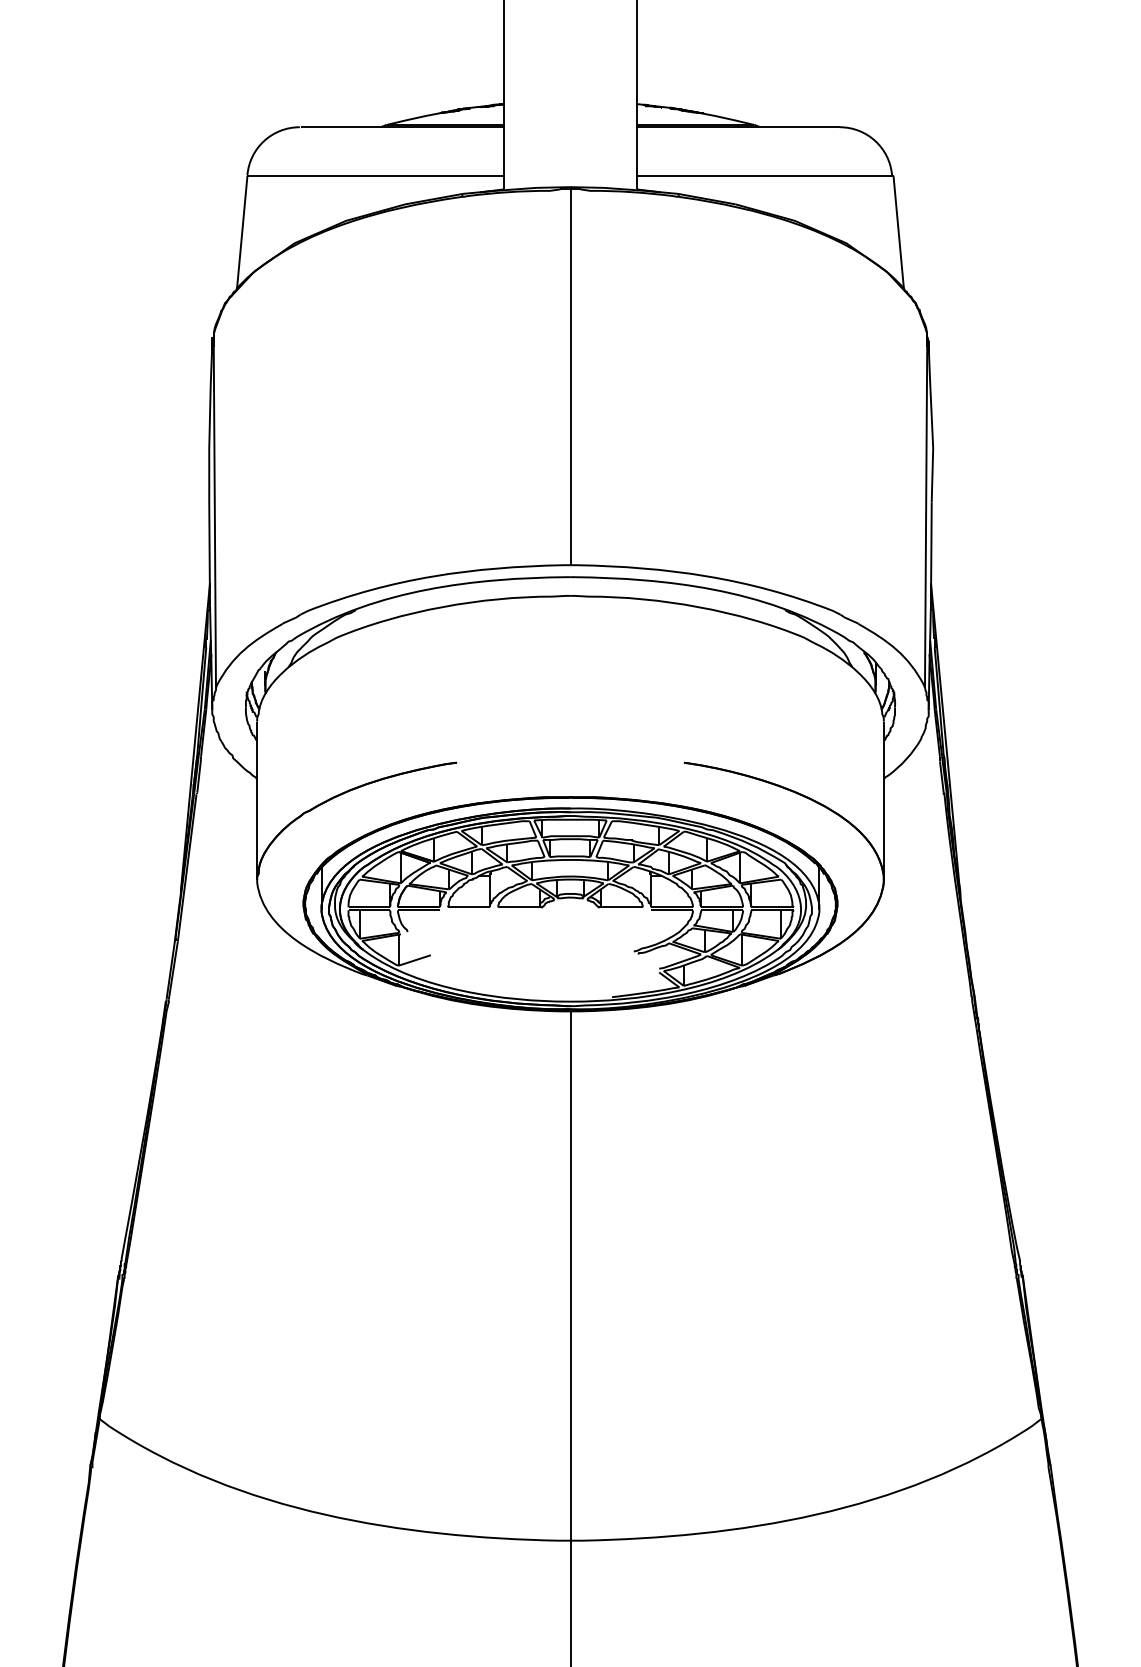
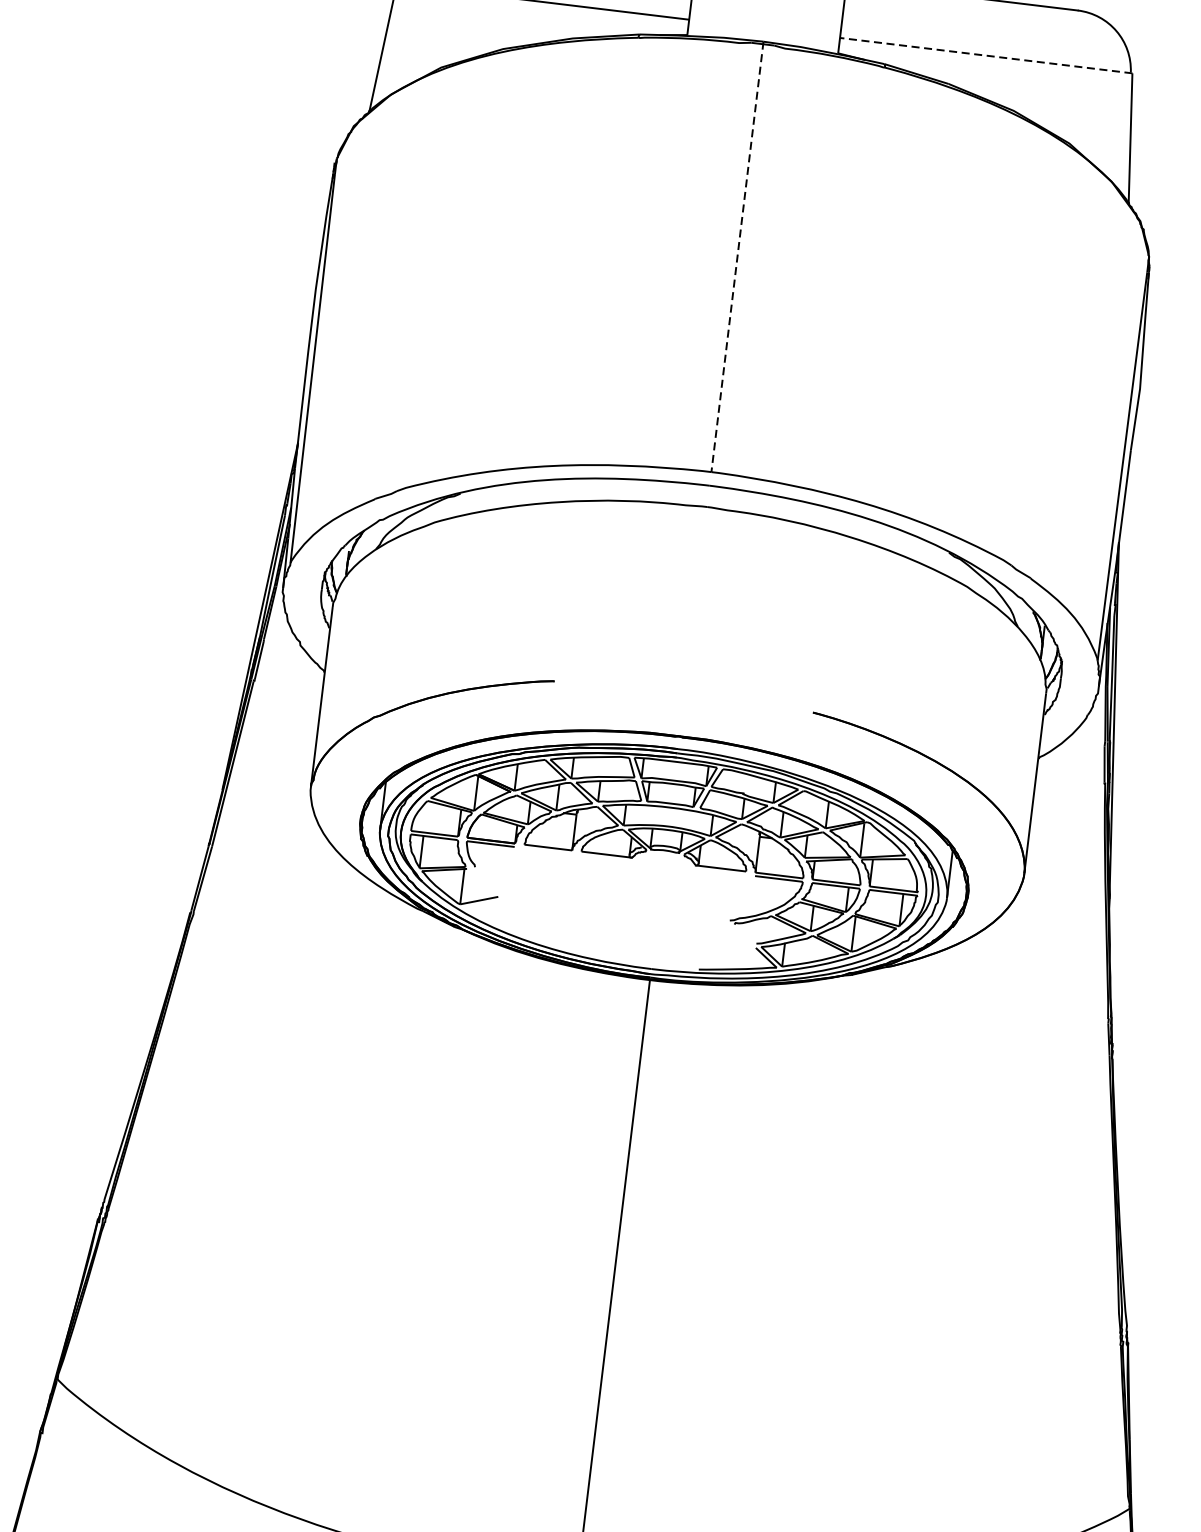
line: (764, 175) -> (985, 55), solid -> dashed
line: (570, 376) -> (737, 257), solid -> dashed

